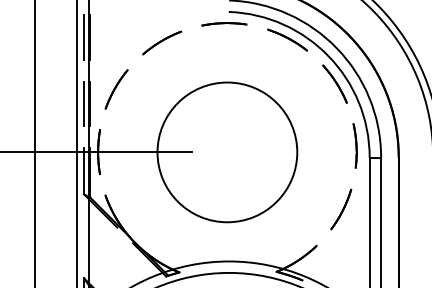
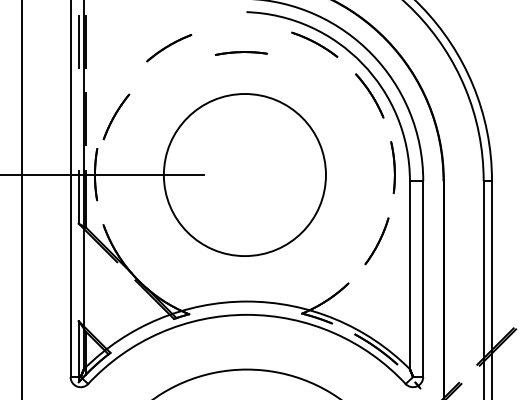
part: (224, 24) -> (241, 53), moved
part: (116, 88) -> (116, 116), moved
line: (83, 103) -> (78, 118), removed

